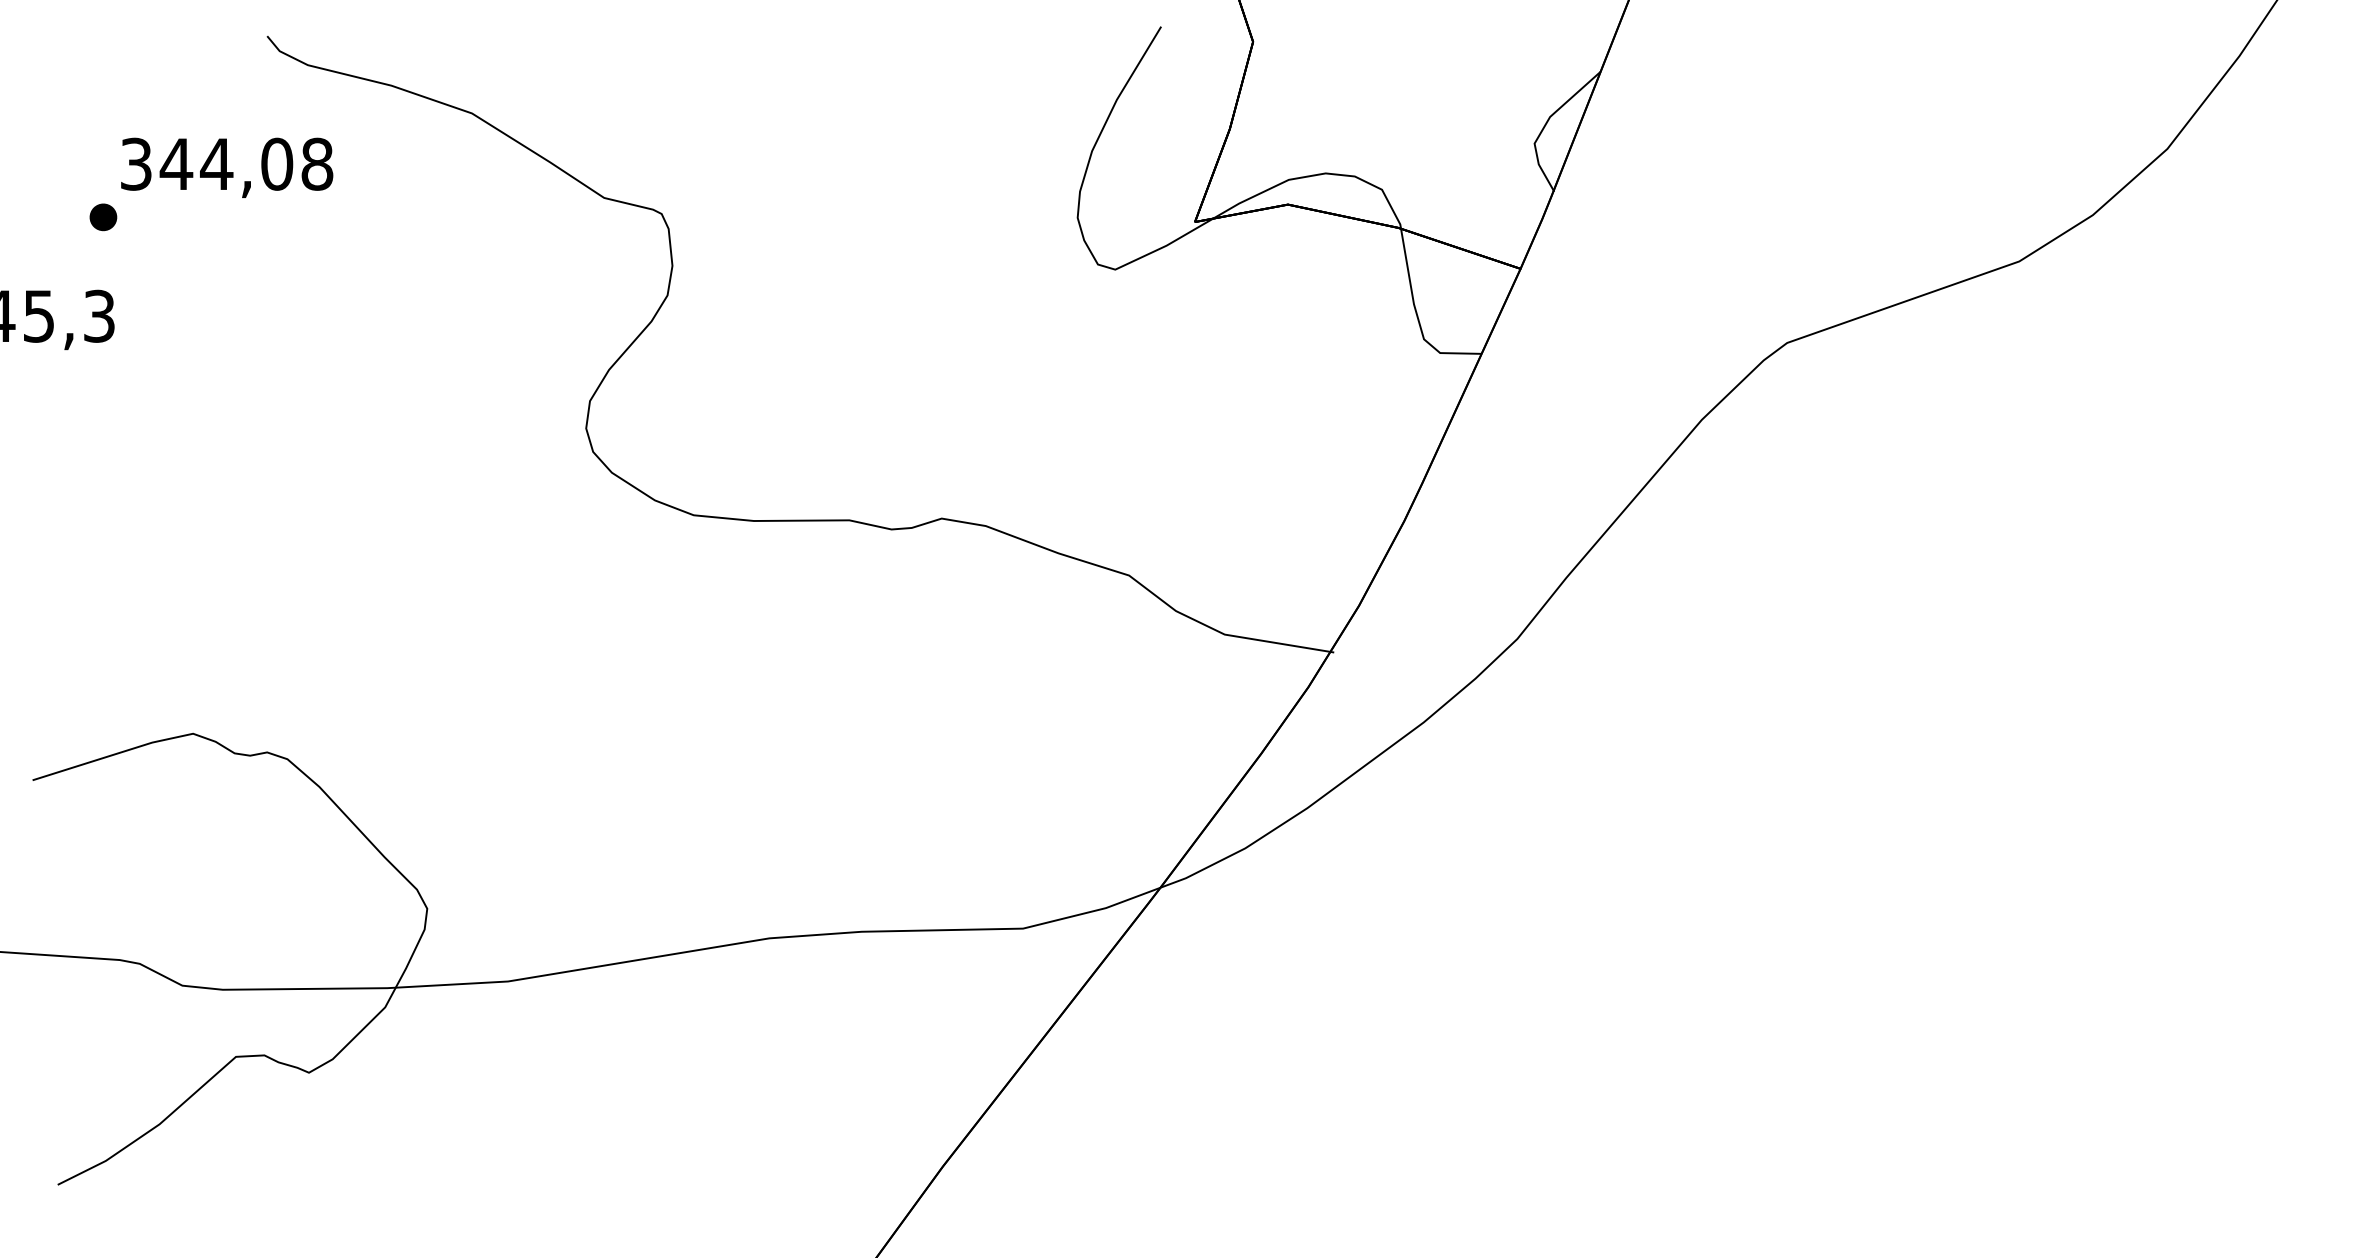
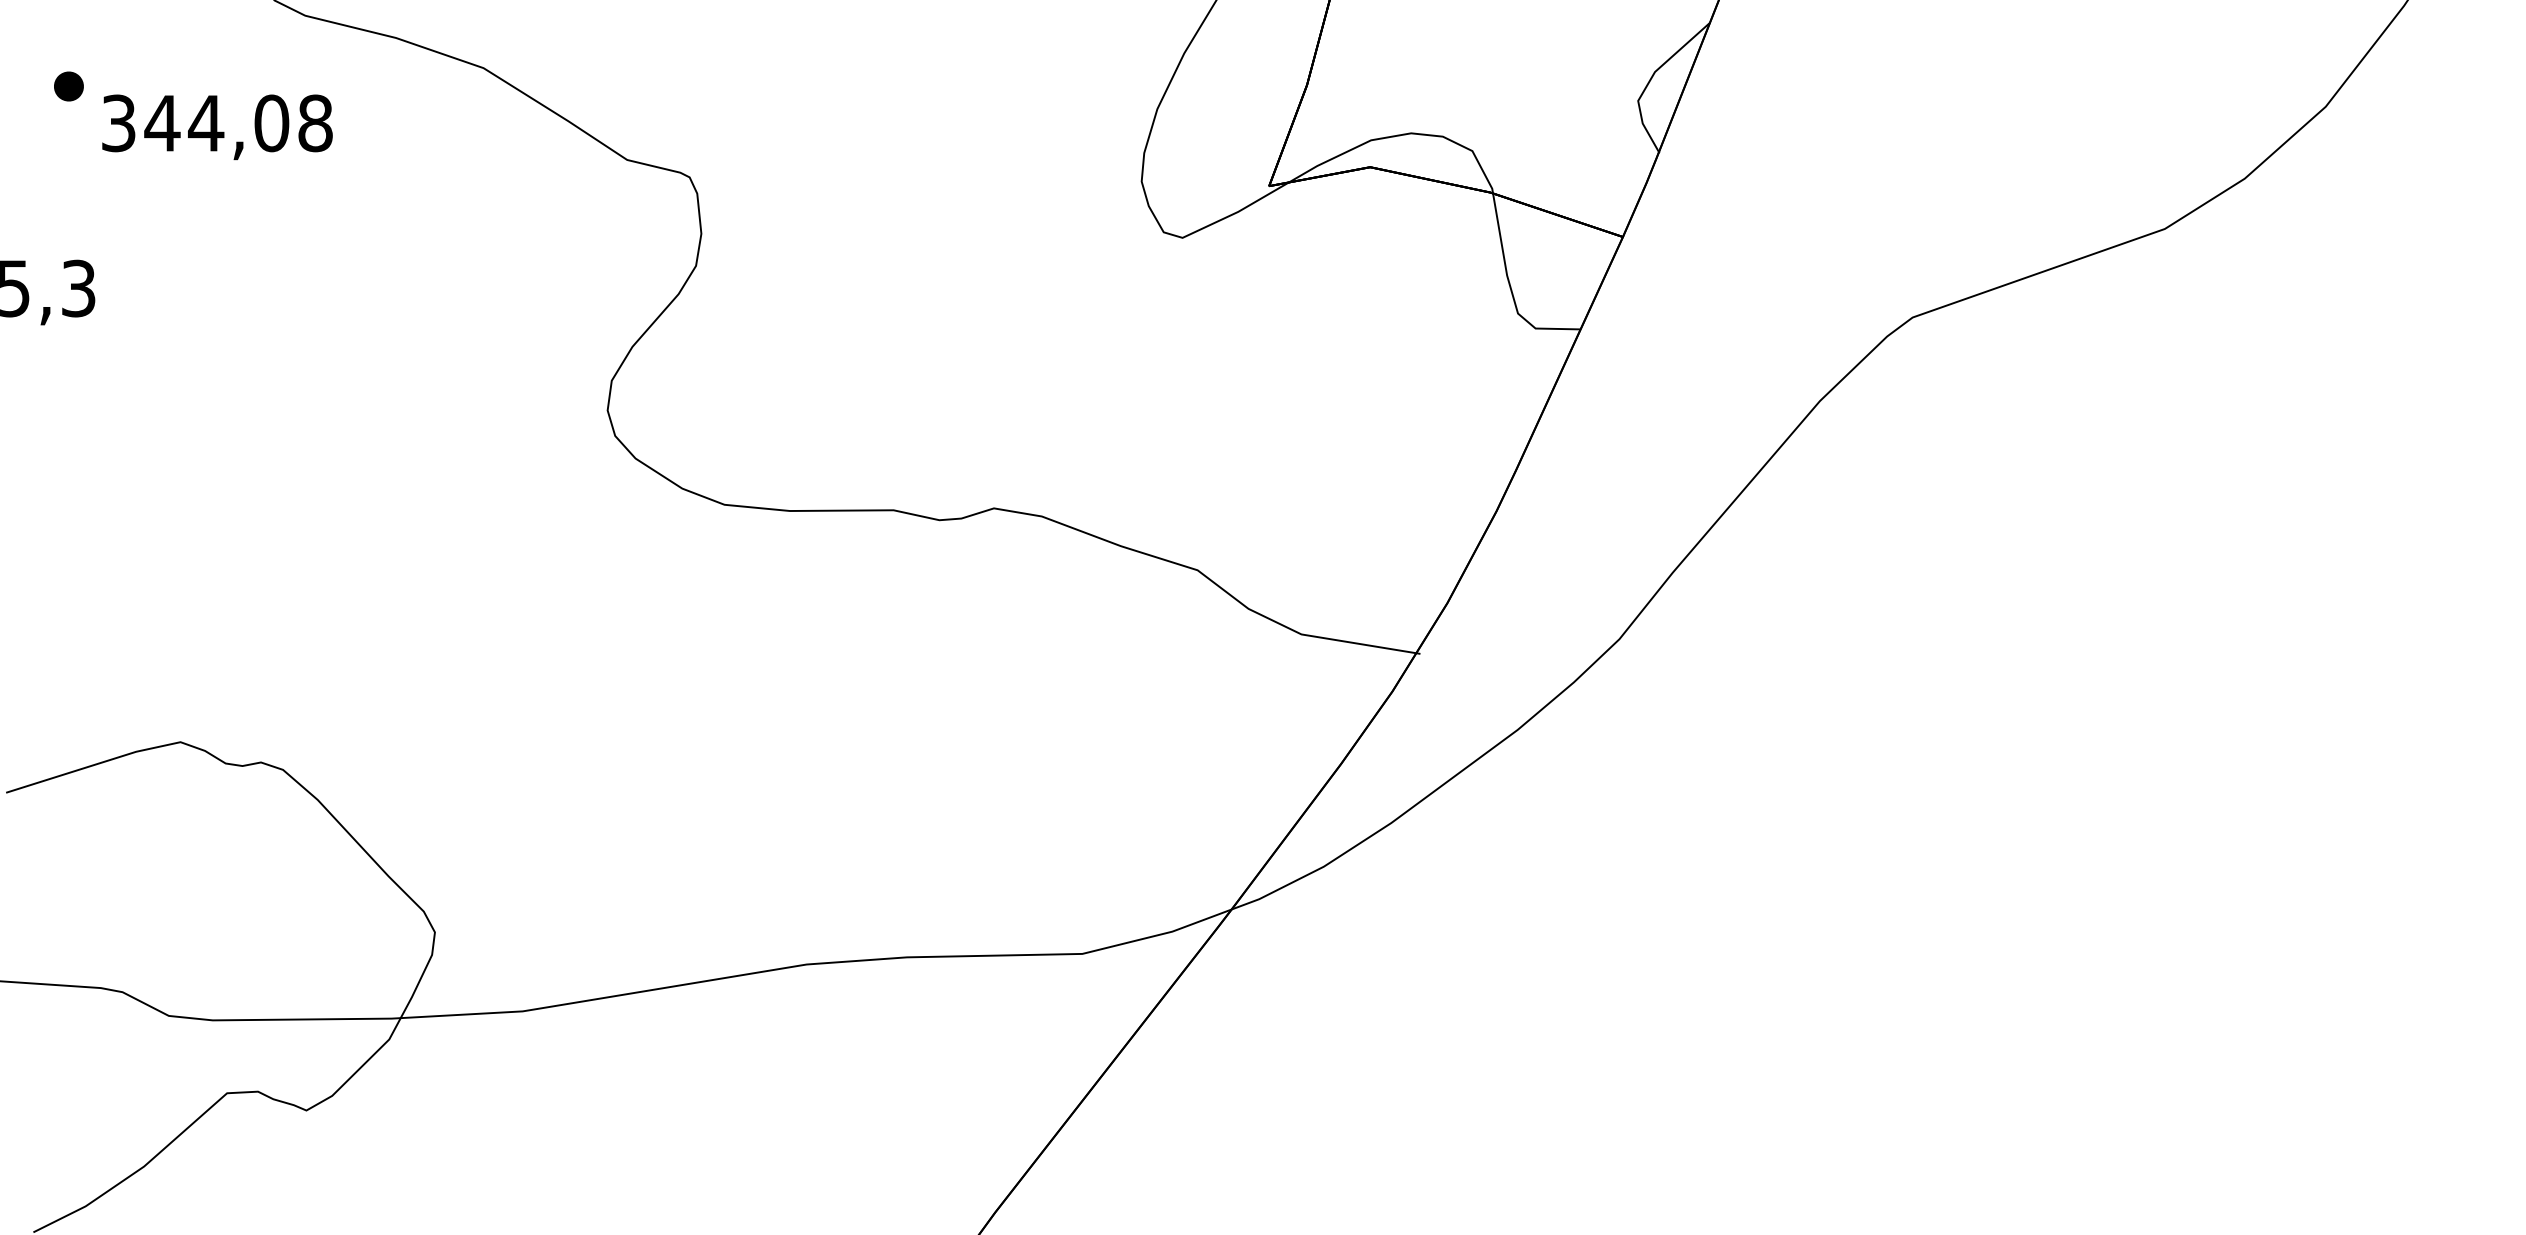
part: (103, 217) -> (69, 86), moved

